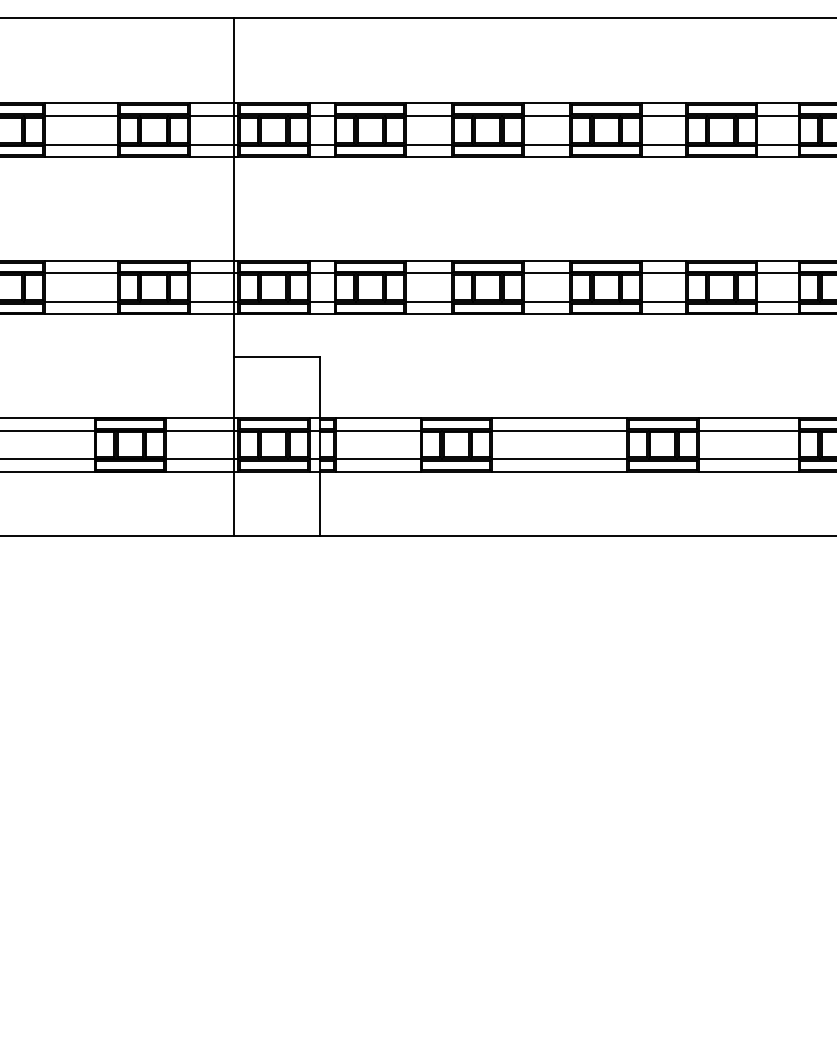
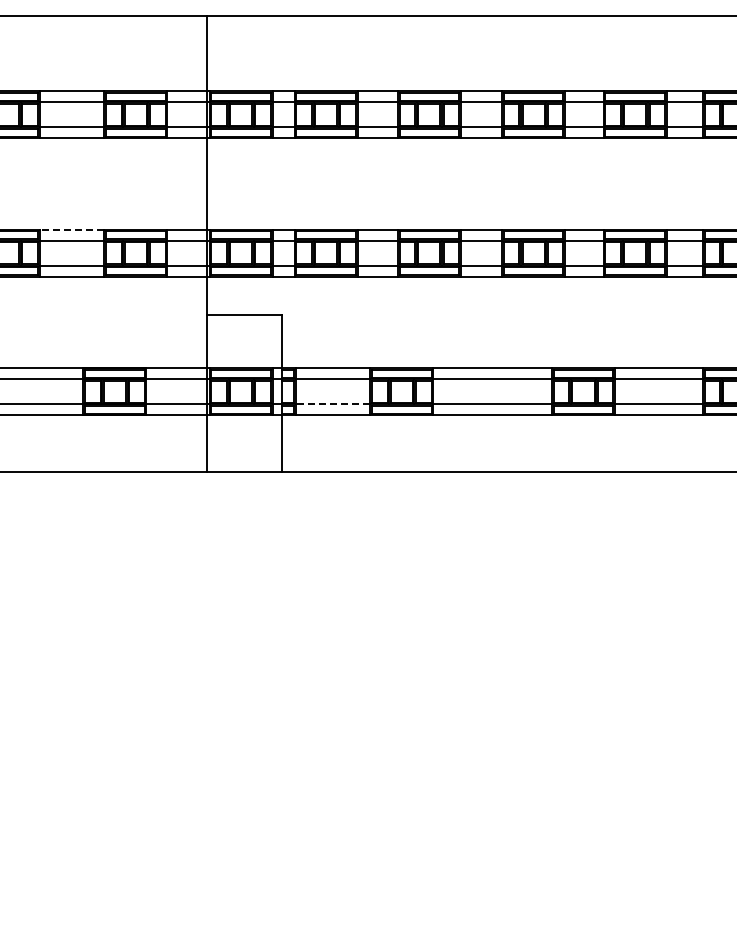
line: (81, 260) -> (71, 229), solid -> dashed
line: (377, 459) -> (332, 404), solid -> dashed

